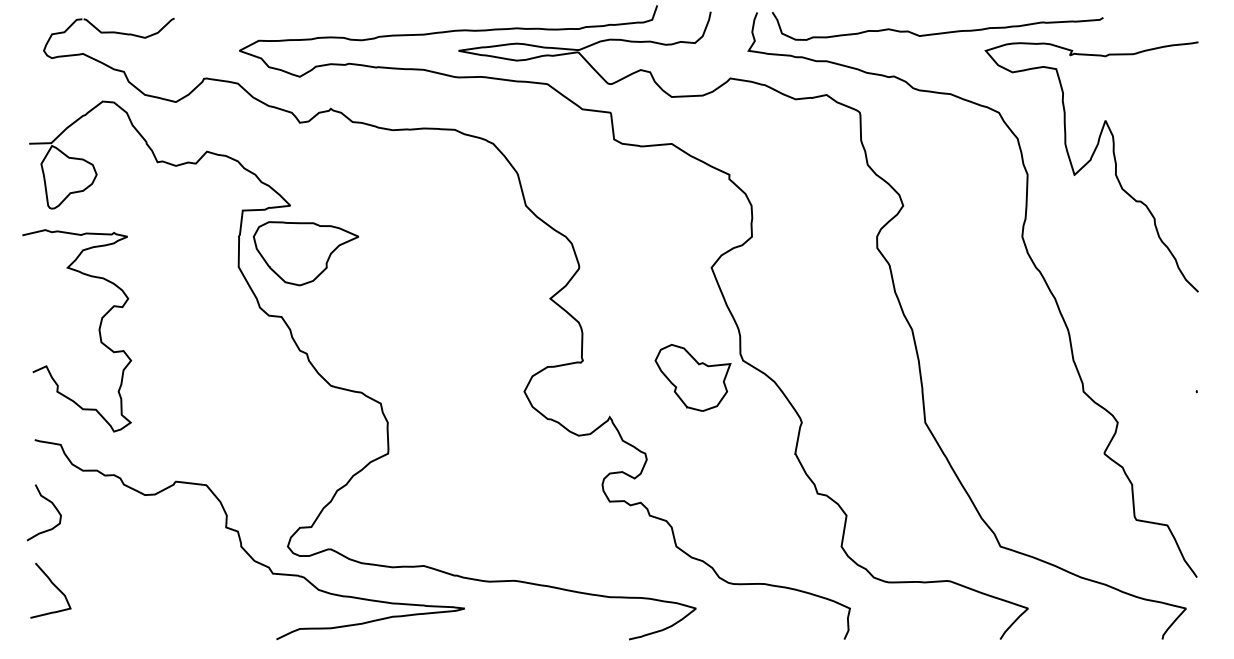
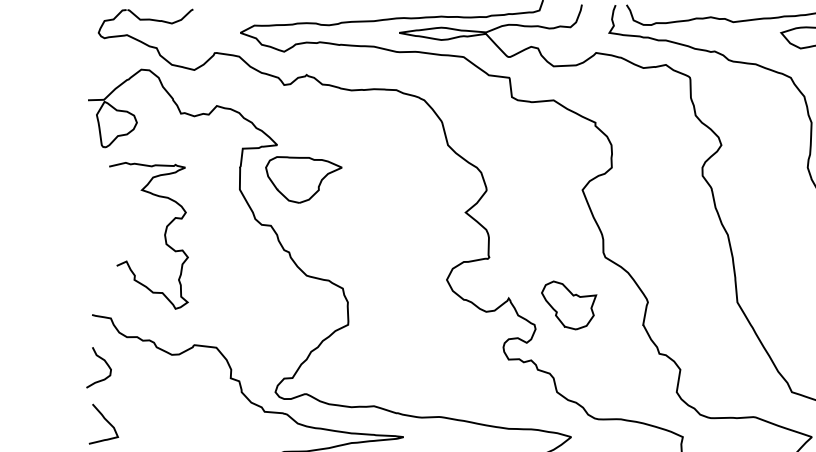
part: (306, 253) -> (304, 179), moved
curve: (98, 330) -> (164, 235), moved
part: (692, 377) -> (568, 305), moved

